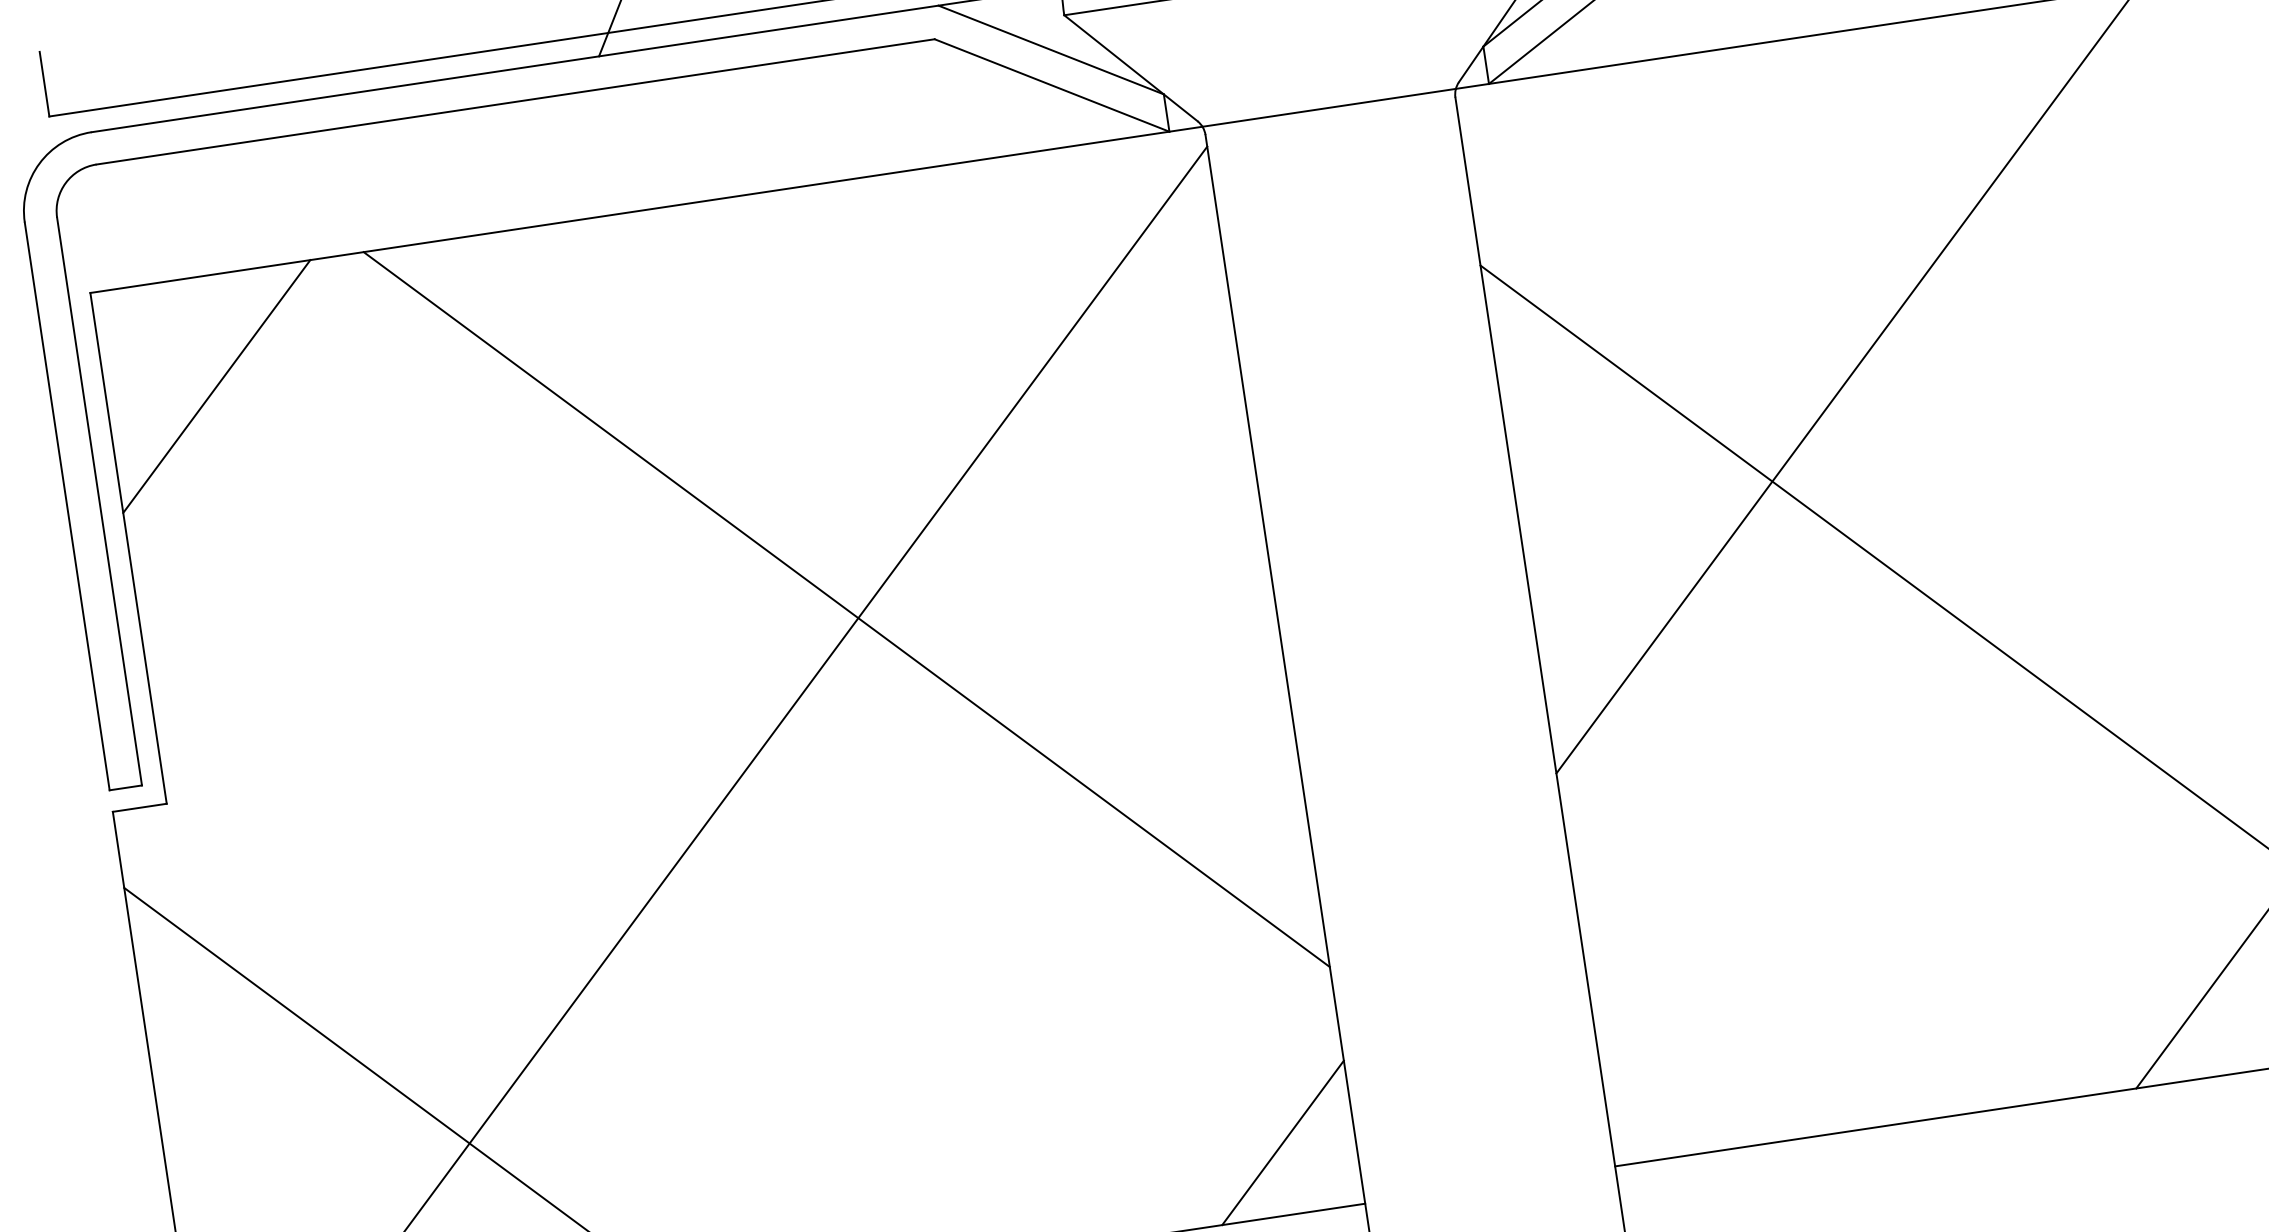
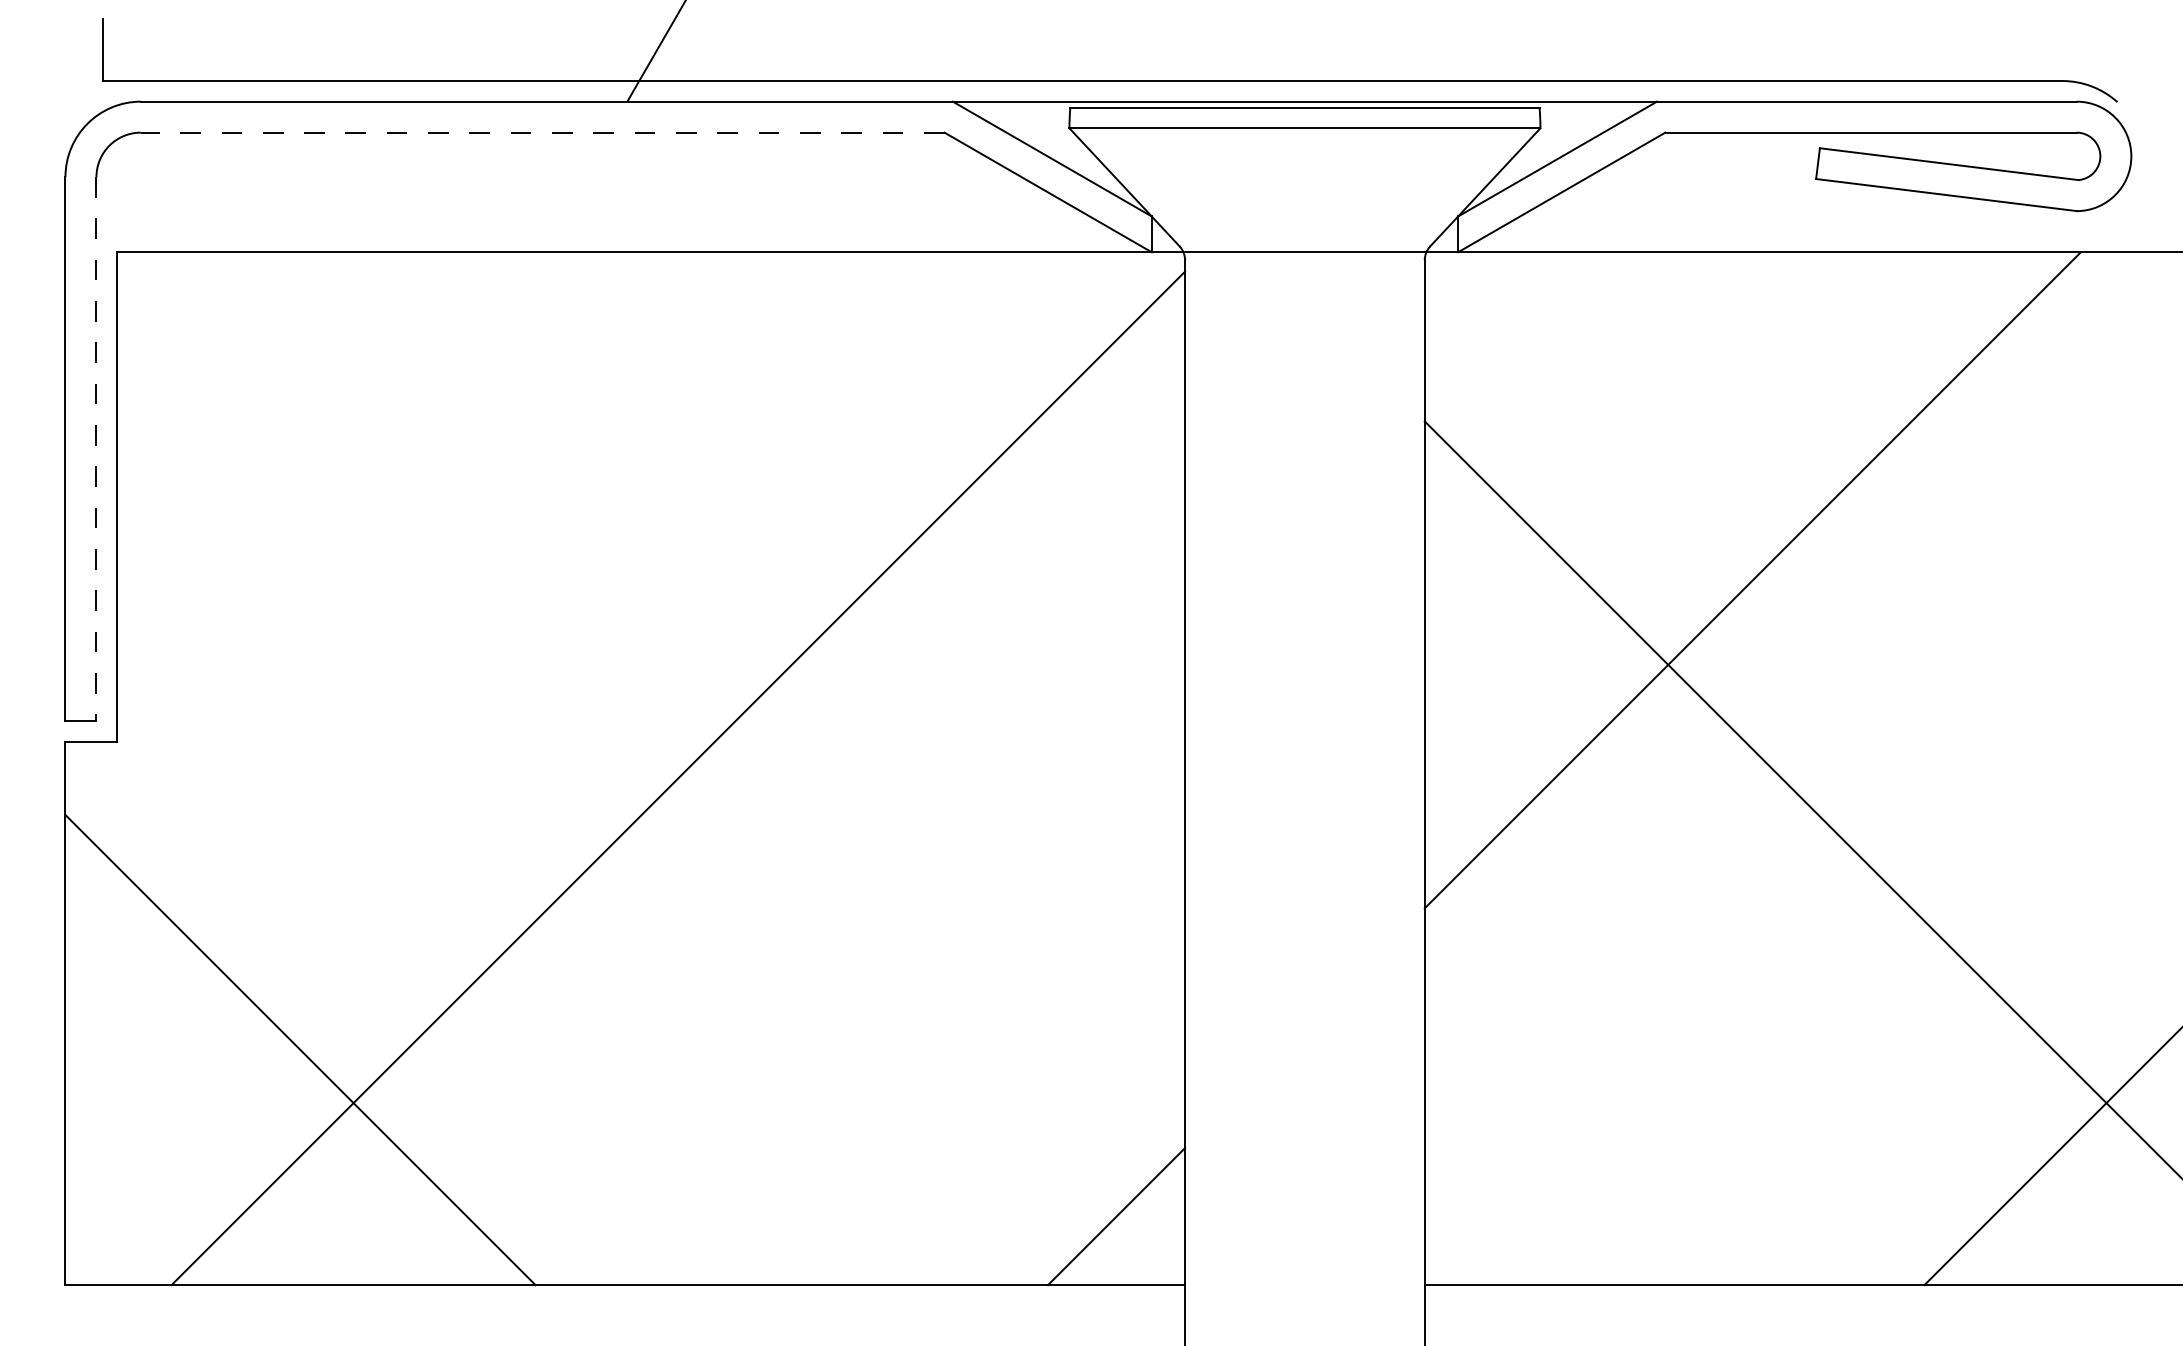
line: (515, 101) -> (542, 132), solid -> dashed
line: (216, 386) -> (222, 357), removed
line: (99, 501) -> (96, 449), solid -> dashed
line: (847, 609) -> (782, 655), removed

